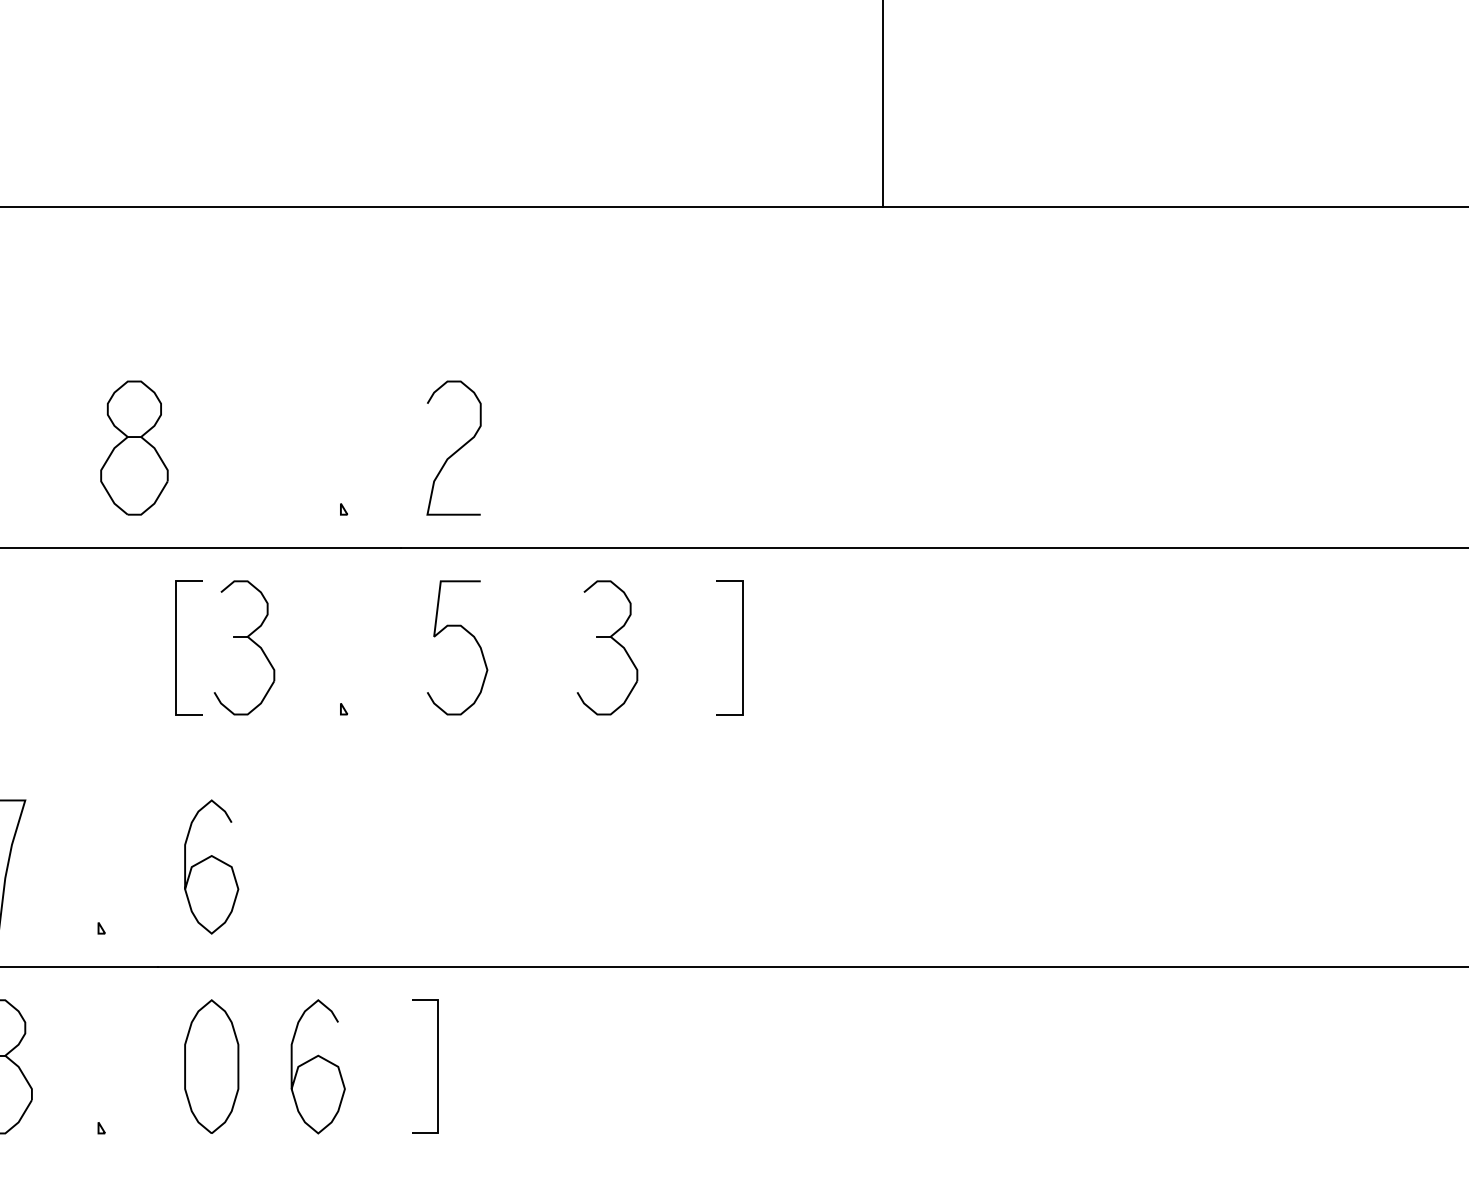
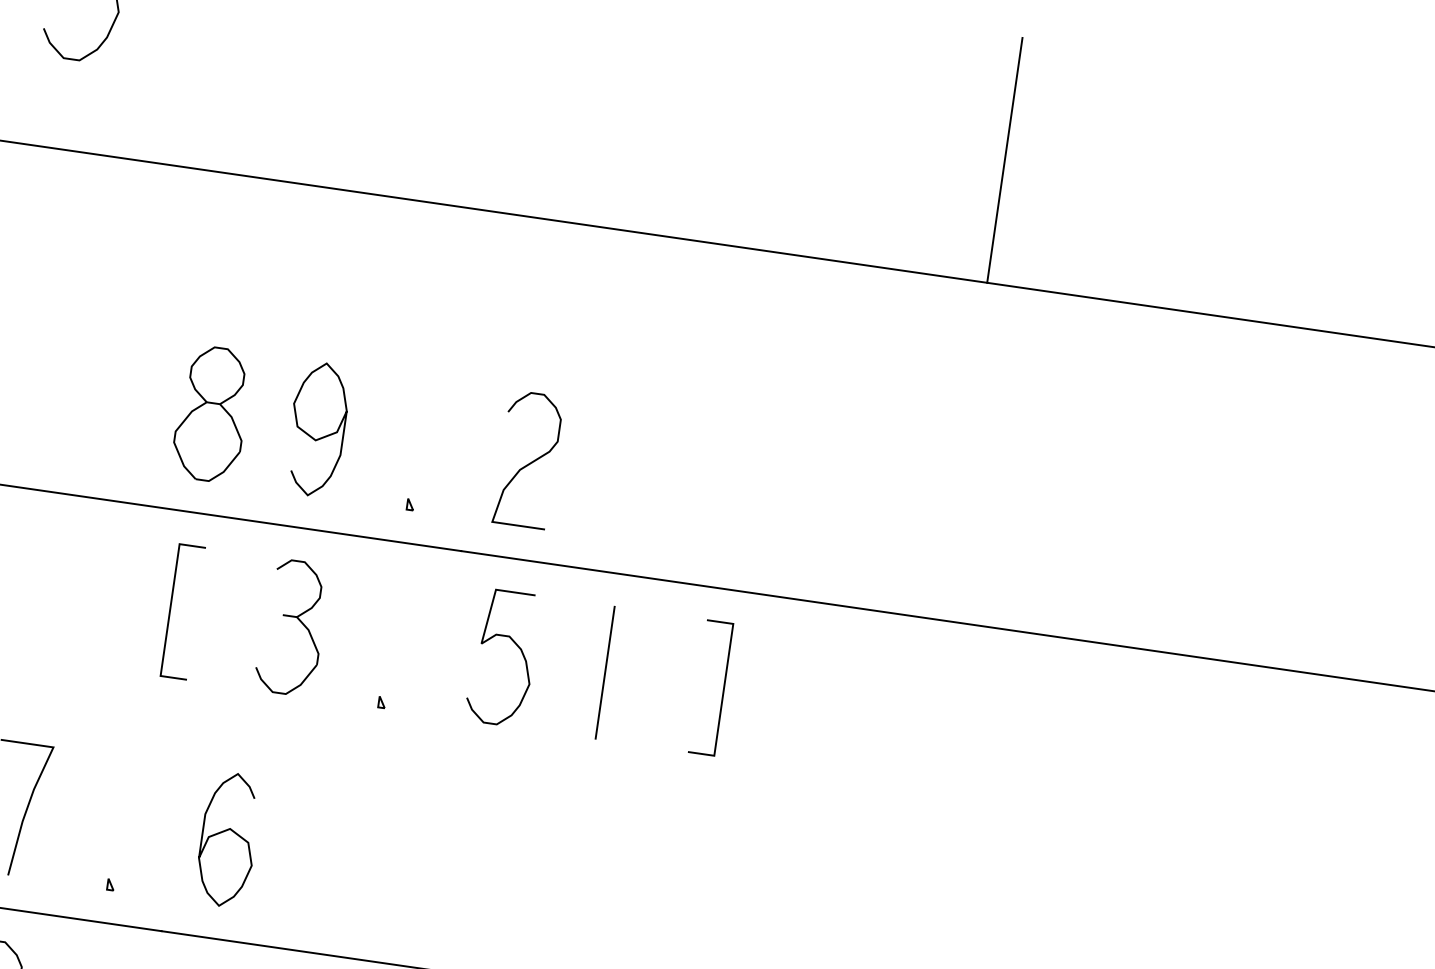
curve: (236, 455) -> (311, 436), added
part: (613, 640) -> (658, 672), removed
line: (176, 647) -> (170, 609), moved
line: (560, 647) -> (605, 672), added
line: (742, 647) -> (723, 689), moved

